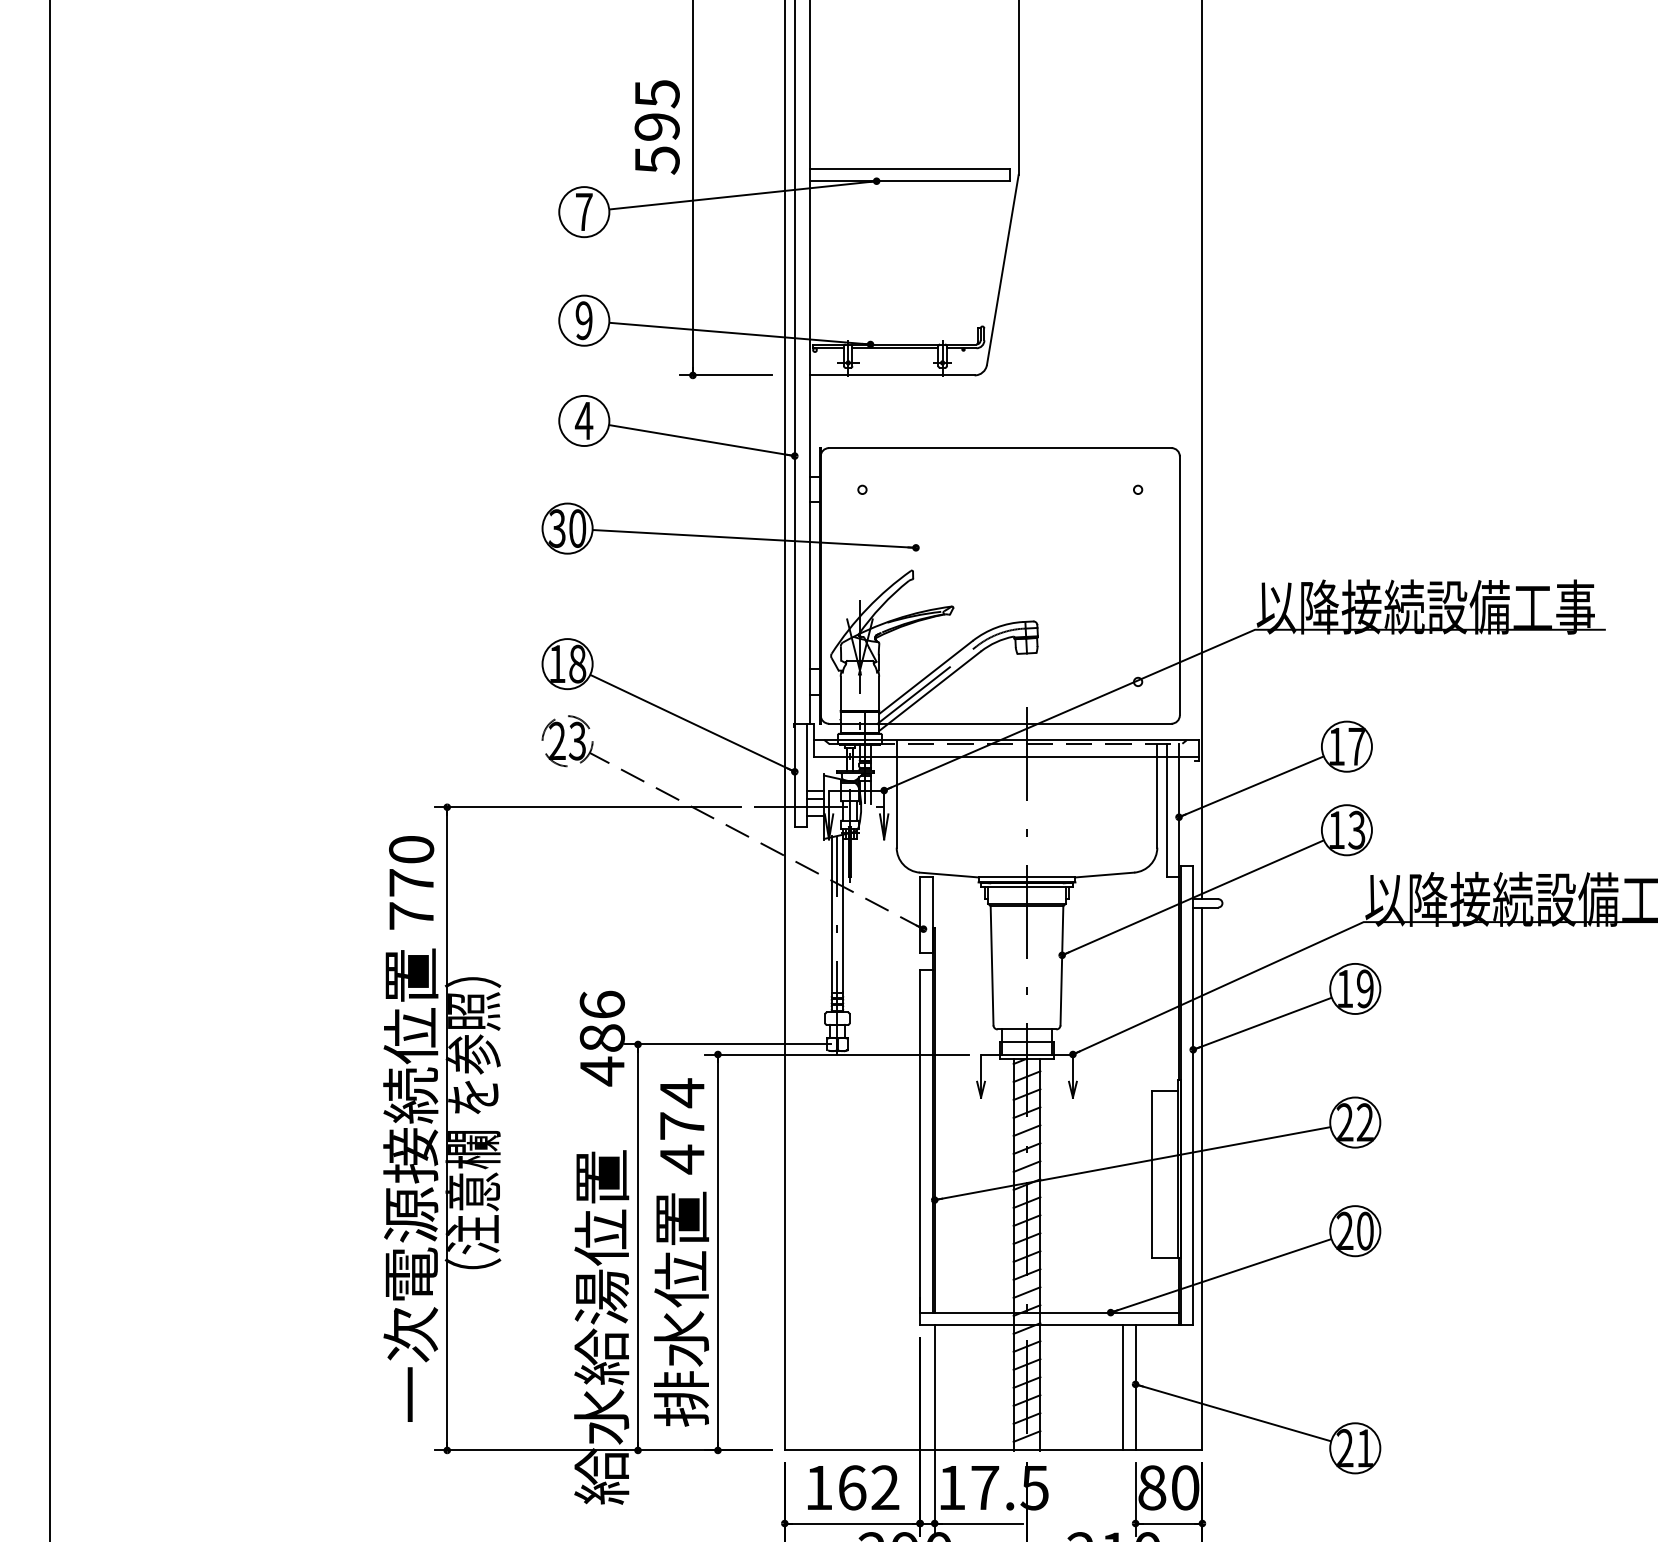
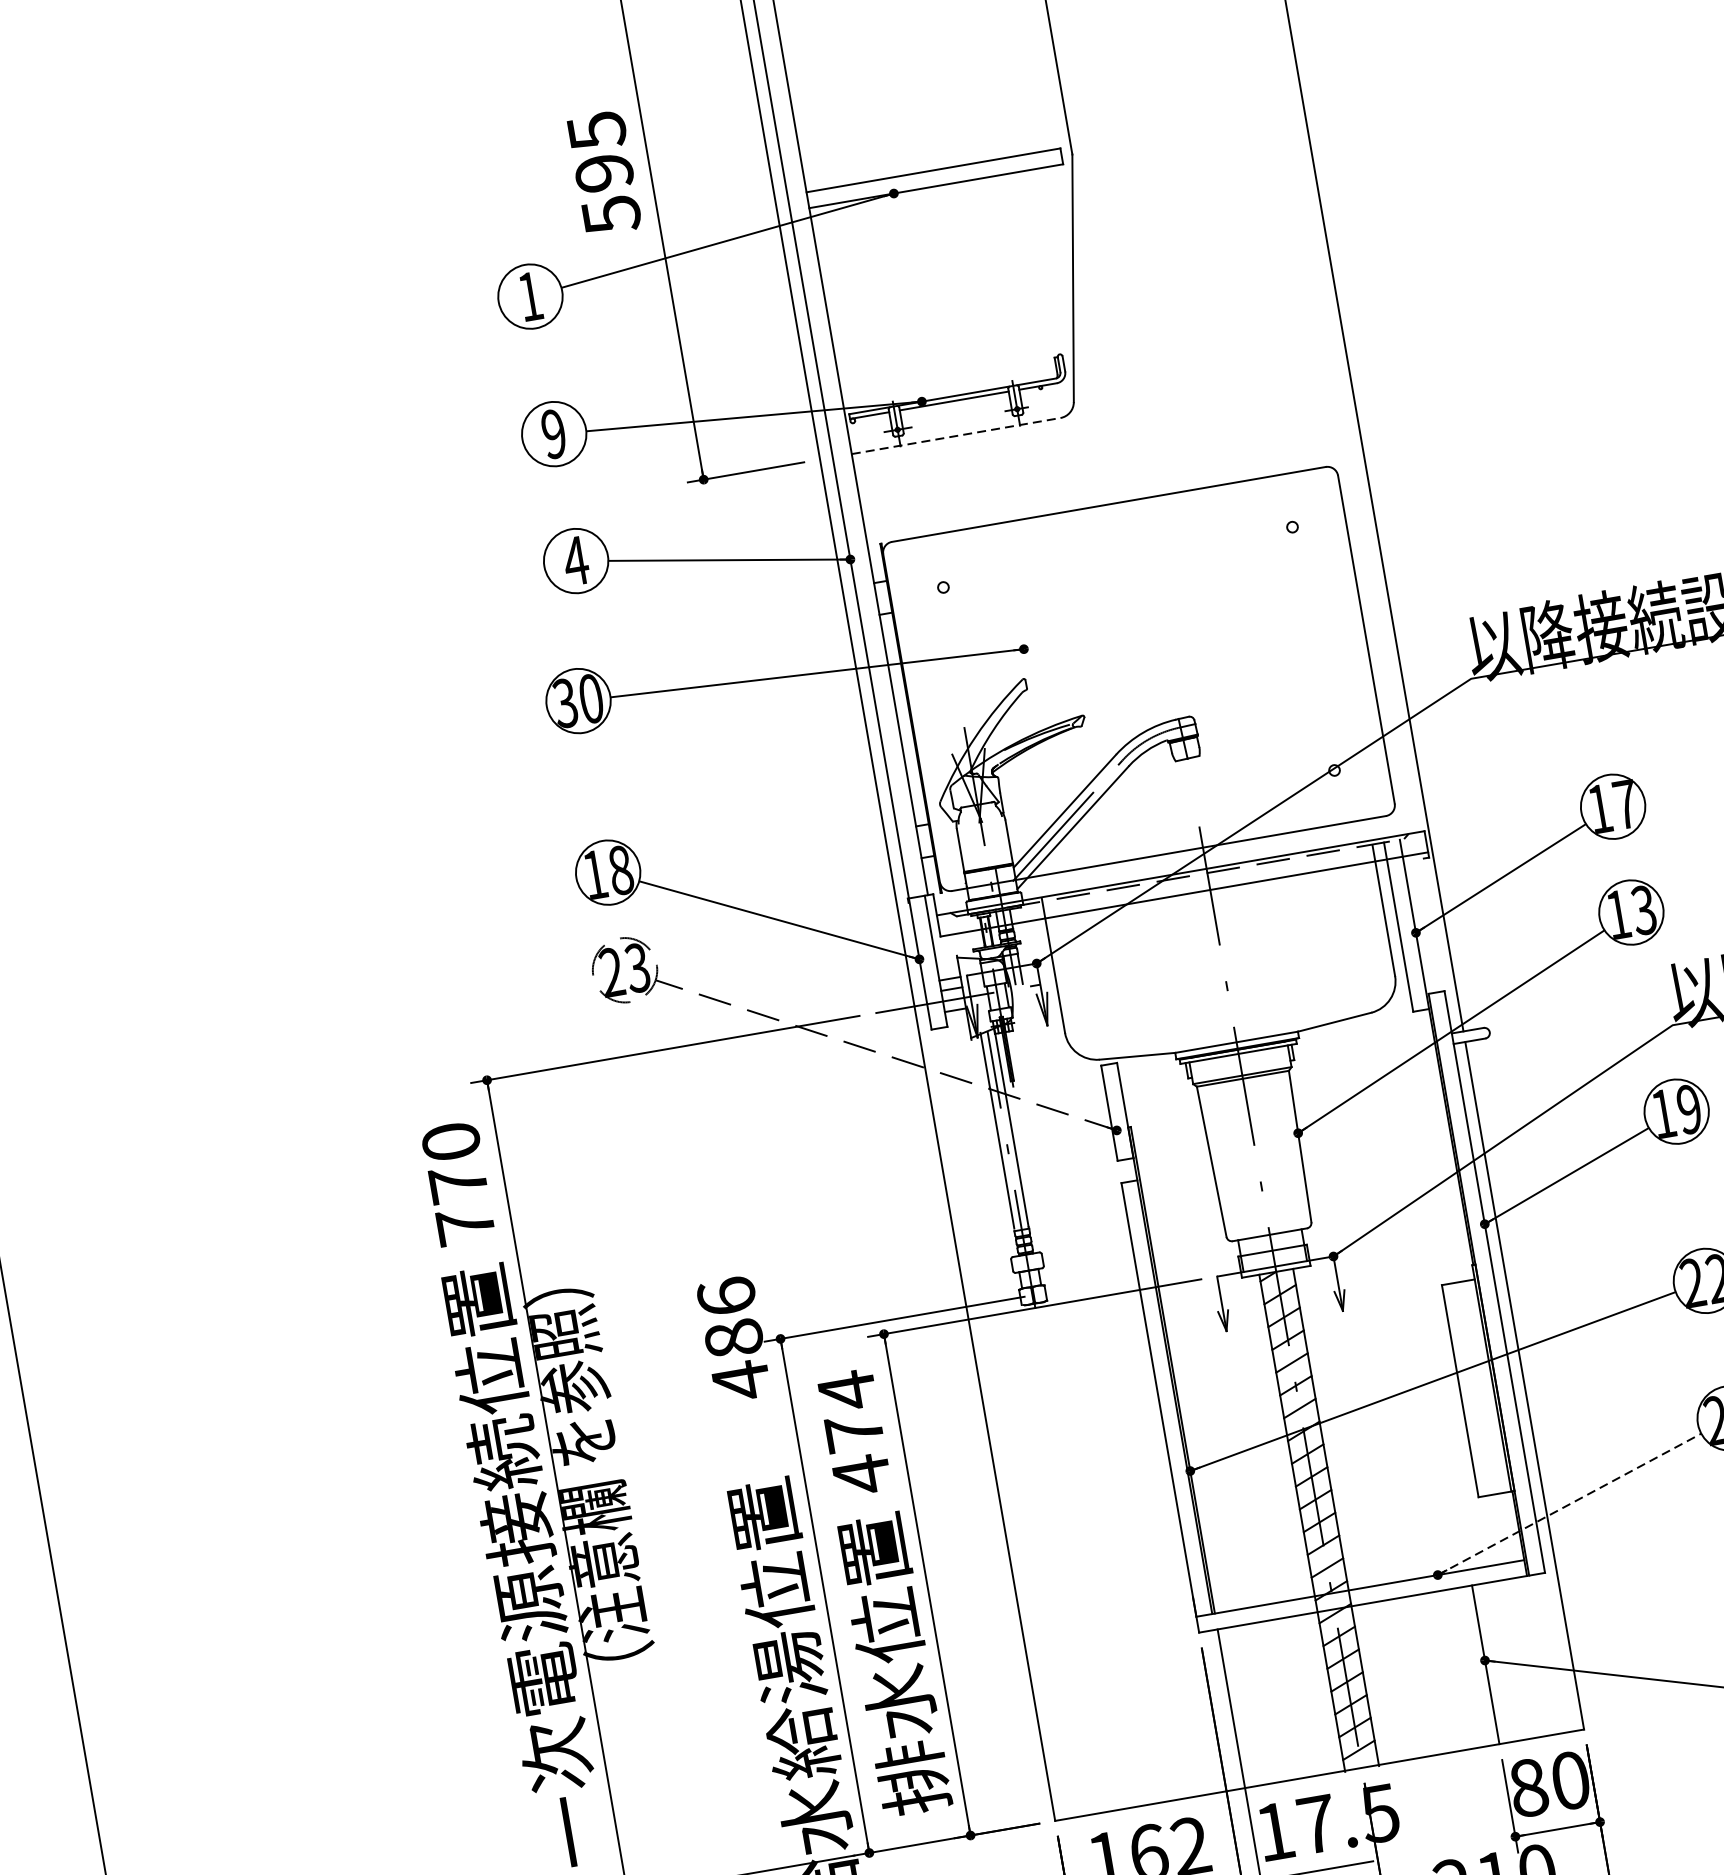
text: (584, 211) -> (530, 295), 7 -> 1
line: (892, 375) -> (956, 436), solid -> dashed
line: (1221, 1275) -> (1569, 1503), solid -> dashed
line: (1123, 1387) -> (1470, 1667), removed

